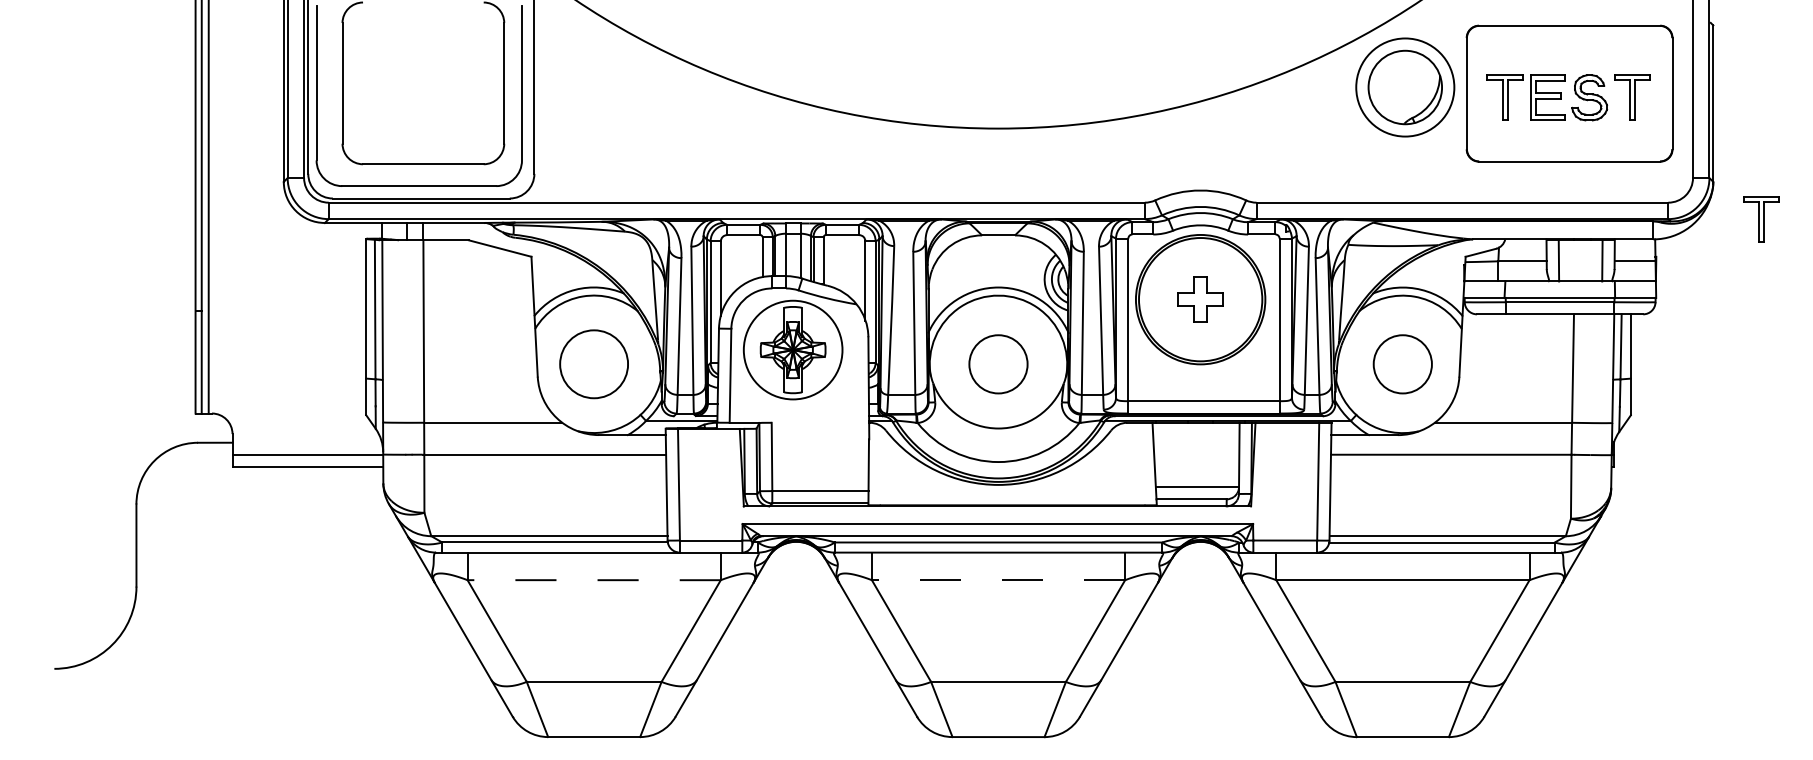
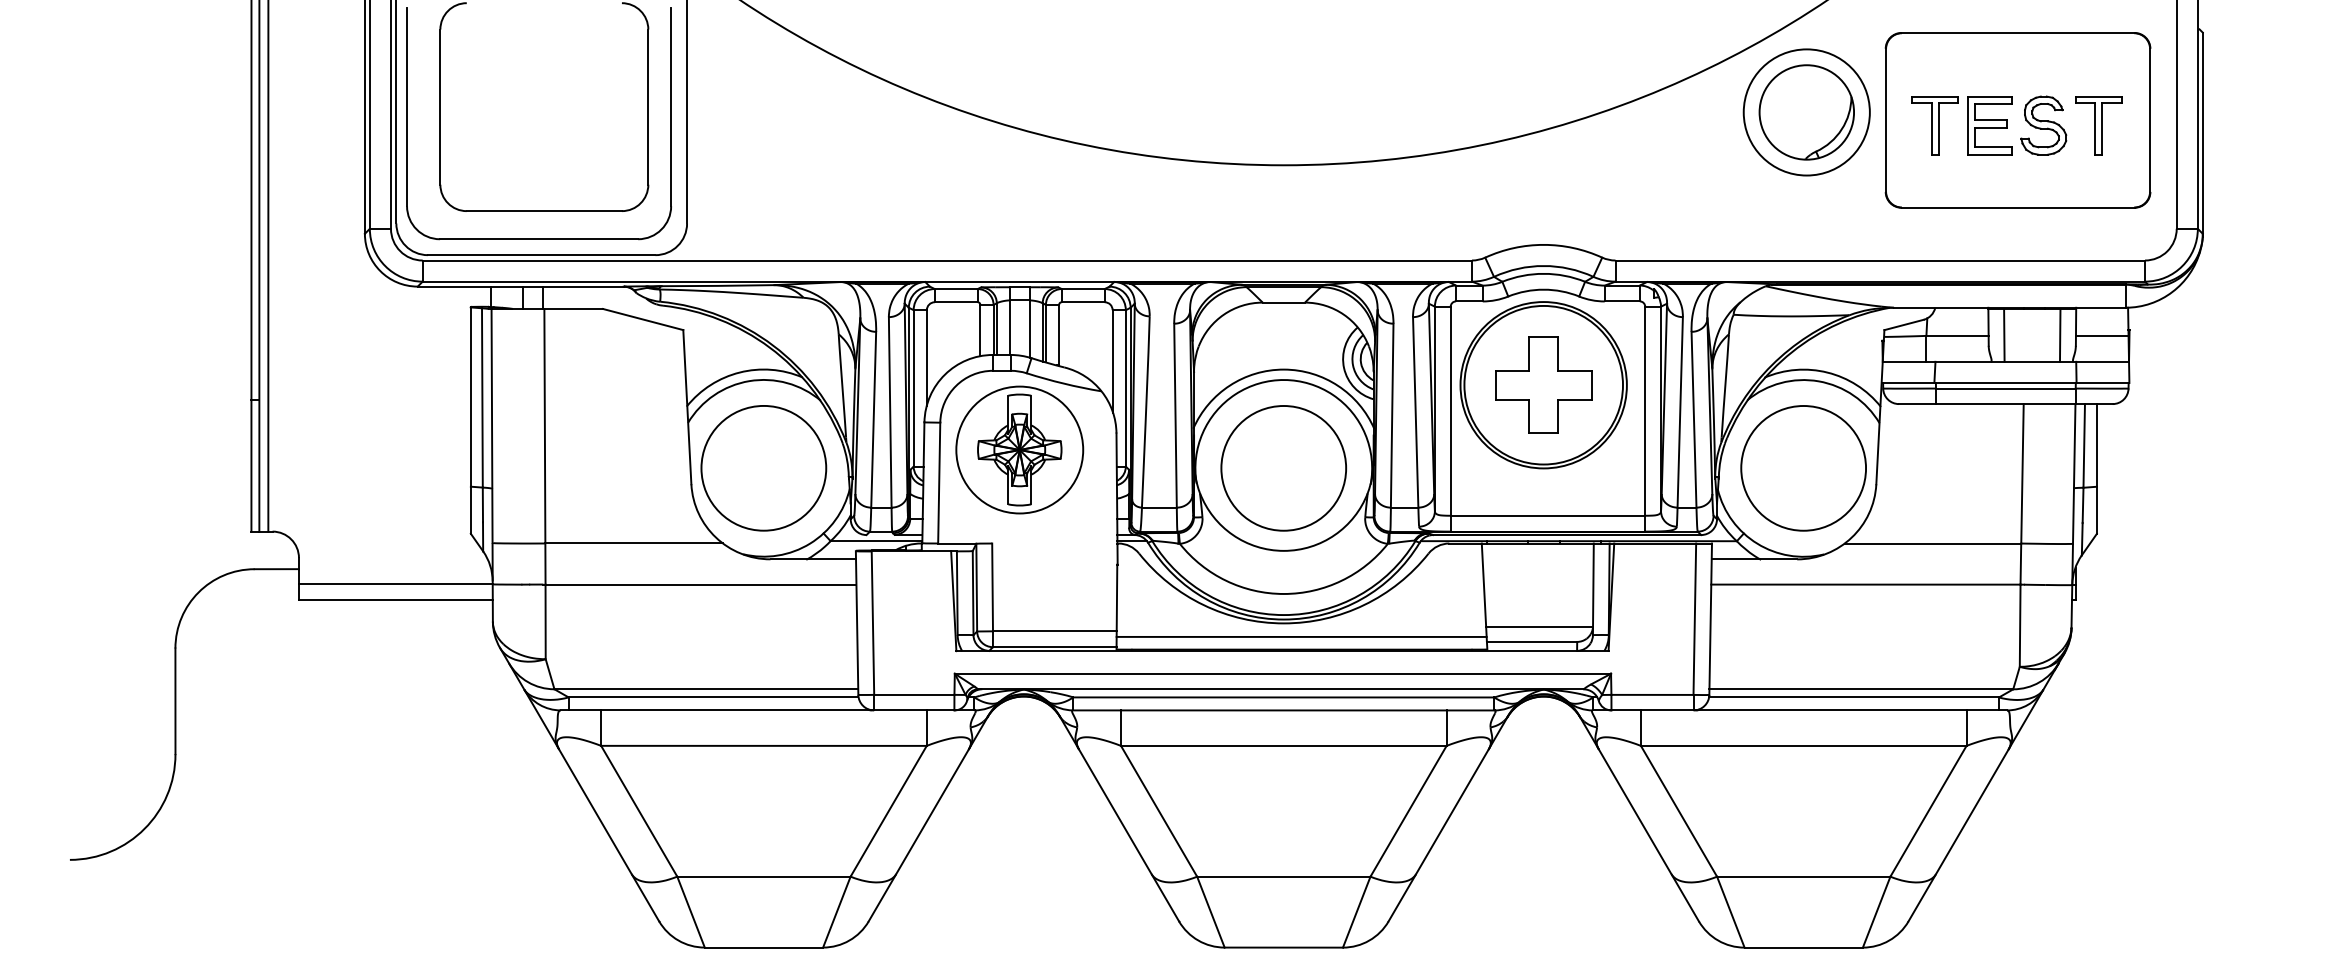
part: (1761, 219) -> (2264, 282), removed
part: (1200, 299) -> (1543, 385), size x1.67
circle: (593, 363) -> (763, 467), size x1.43
circle: (998, 363) -> (1283, 467), size x1.67
circle: (1402, 363) -> (1803, 467), size x1.67
line: (1012, 495) -> (1301, 636), added
line: (594, 580) -> (764, 746), dashed -> solid
line: (998, 580) -> (1283, 746), dashed -> solid

